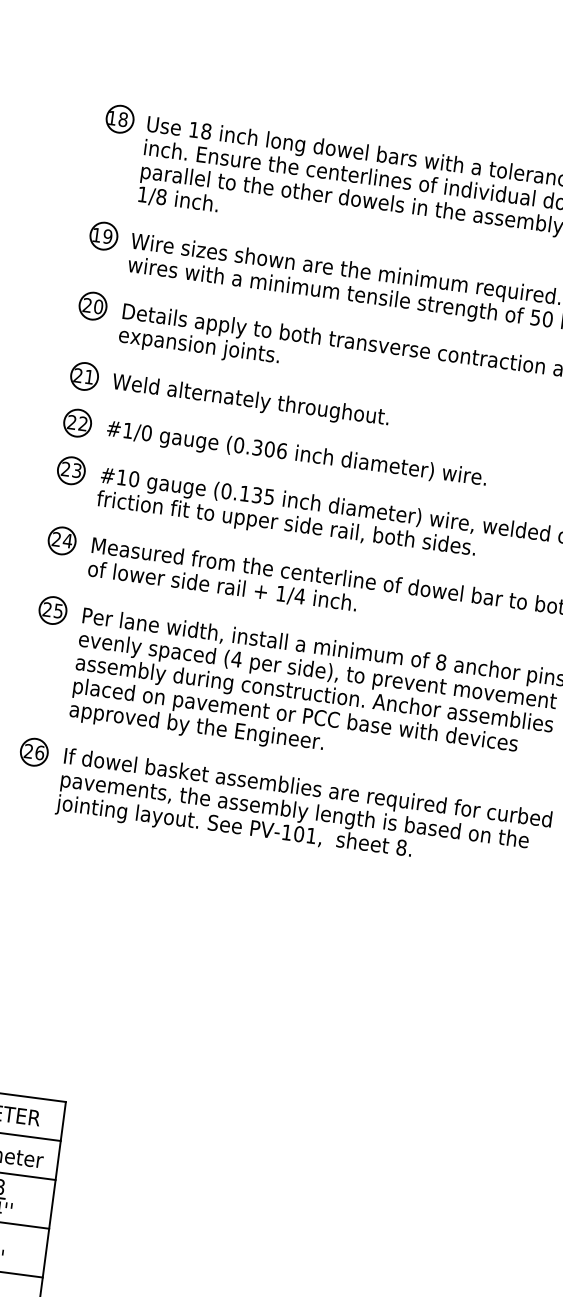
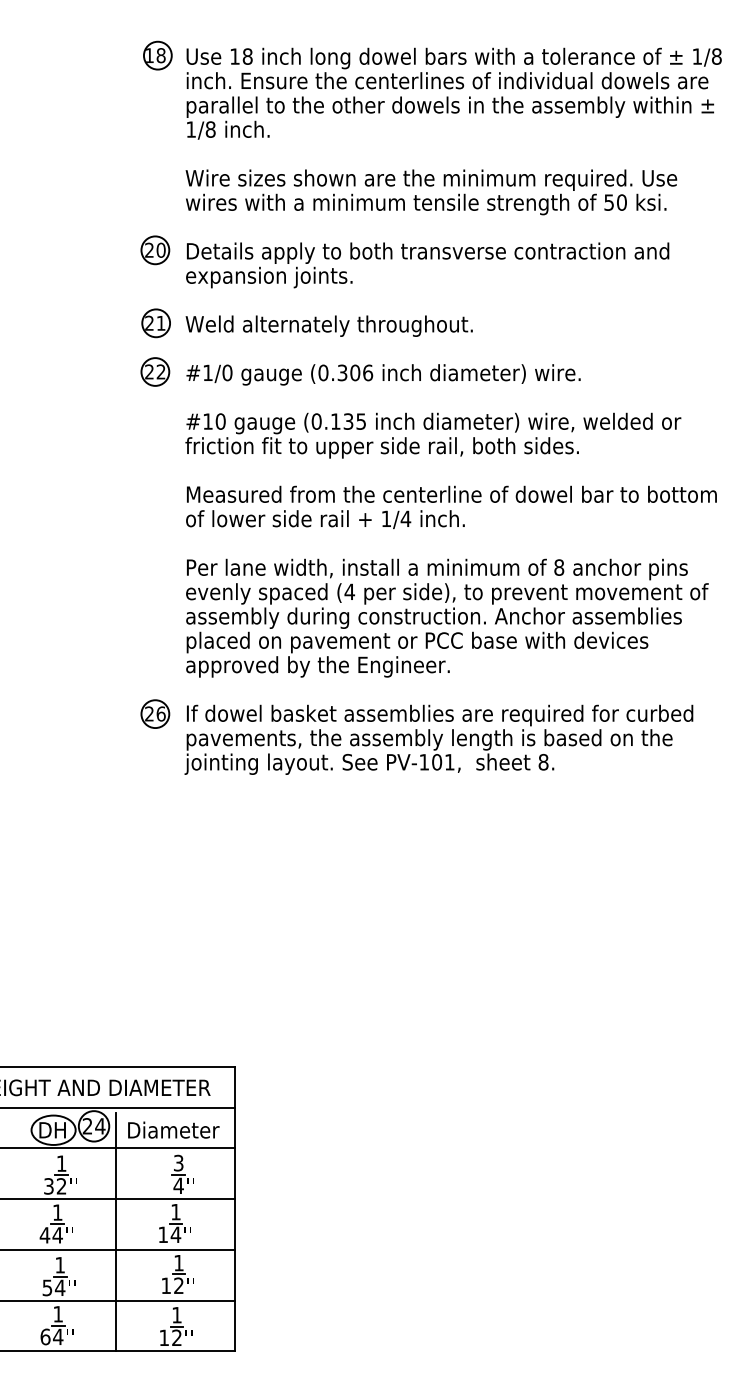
part: (103, 236) -> (156, 177), removed
part: (71, 470) -> (155, 421), removed
part: (62, 541) -> (155, 494), removed
part: (53, 610) -> (155, 566), removed

